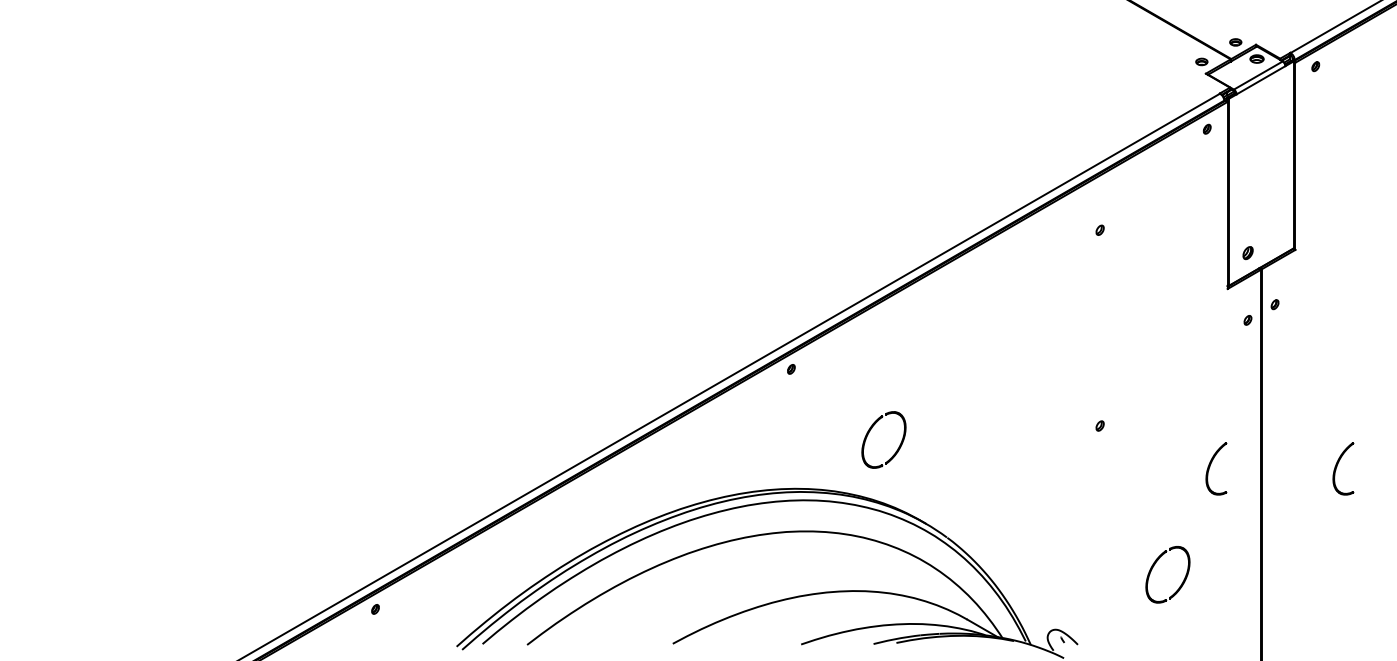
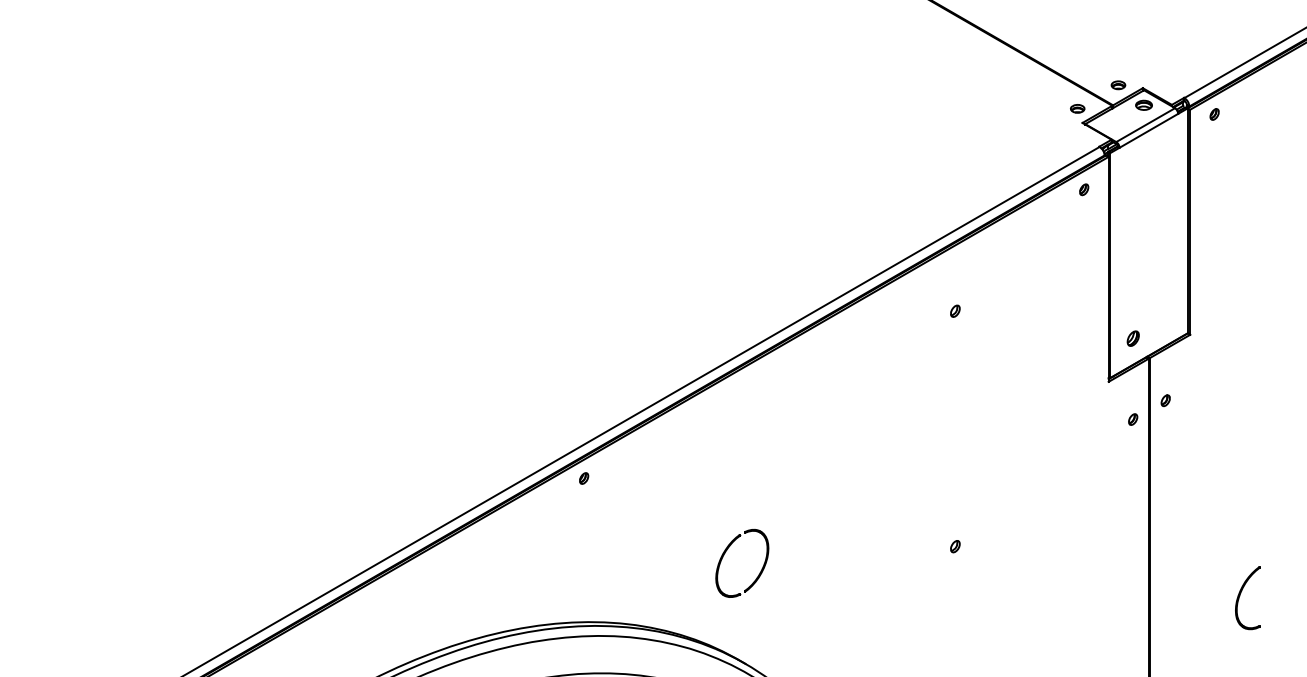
part: (869, 433) -> (724, 555), moved
part: (1210, 467) -> (1088, 596), removed

